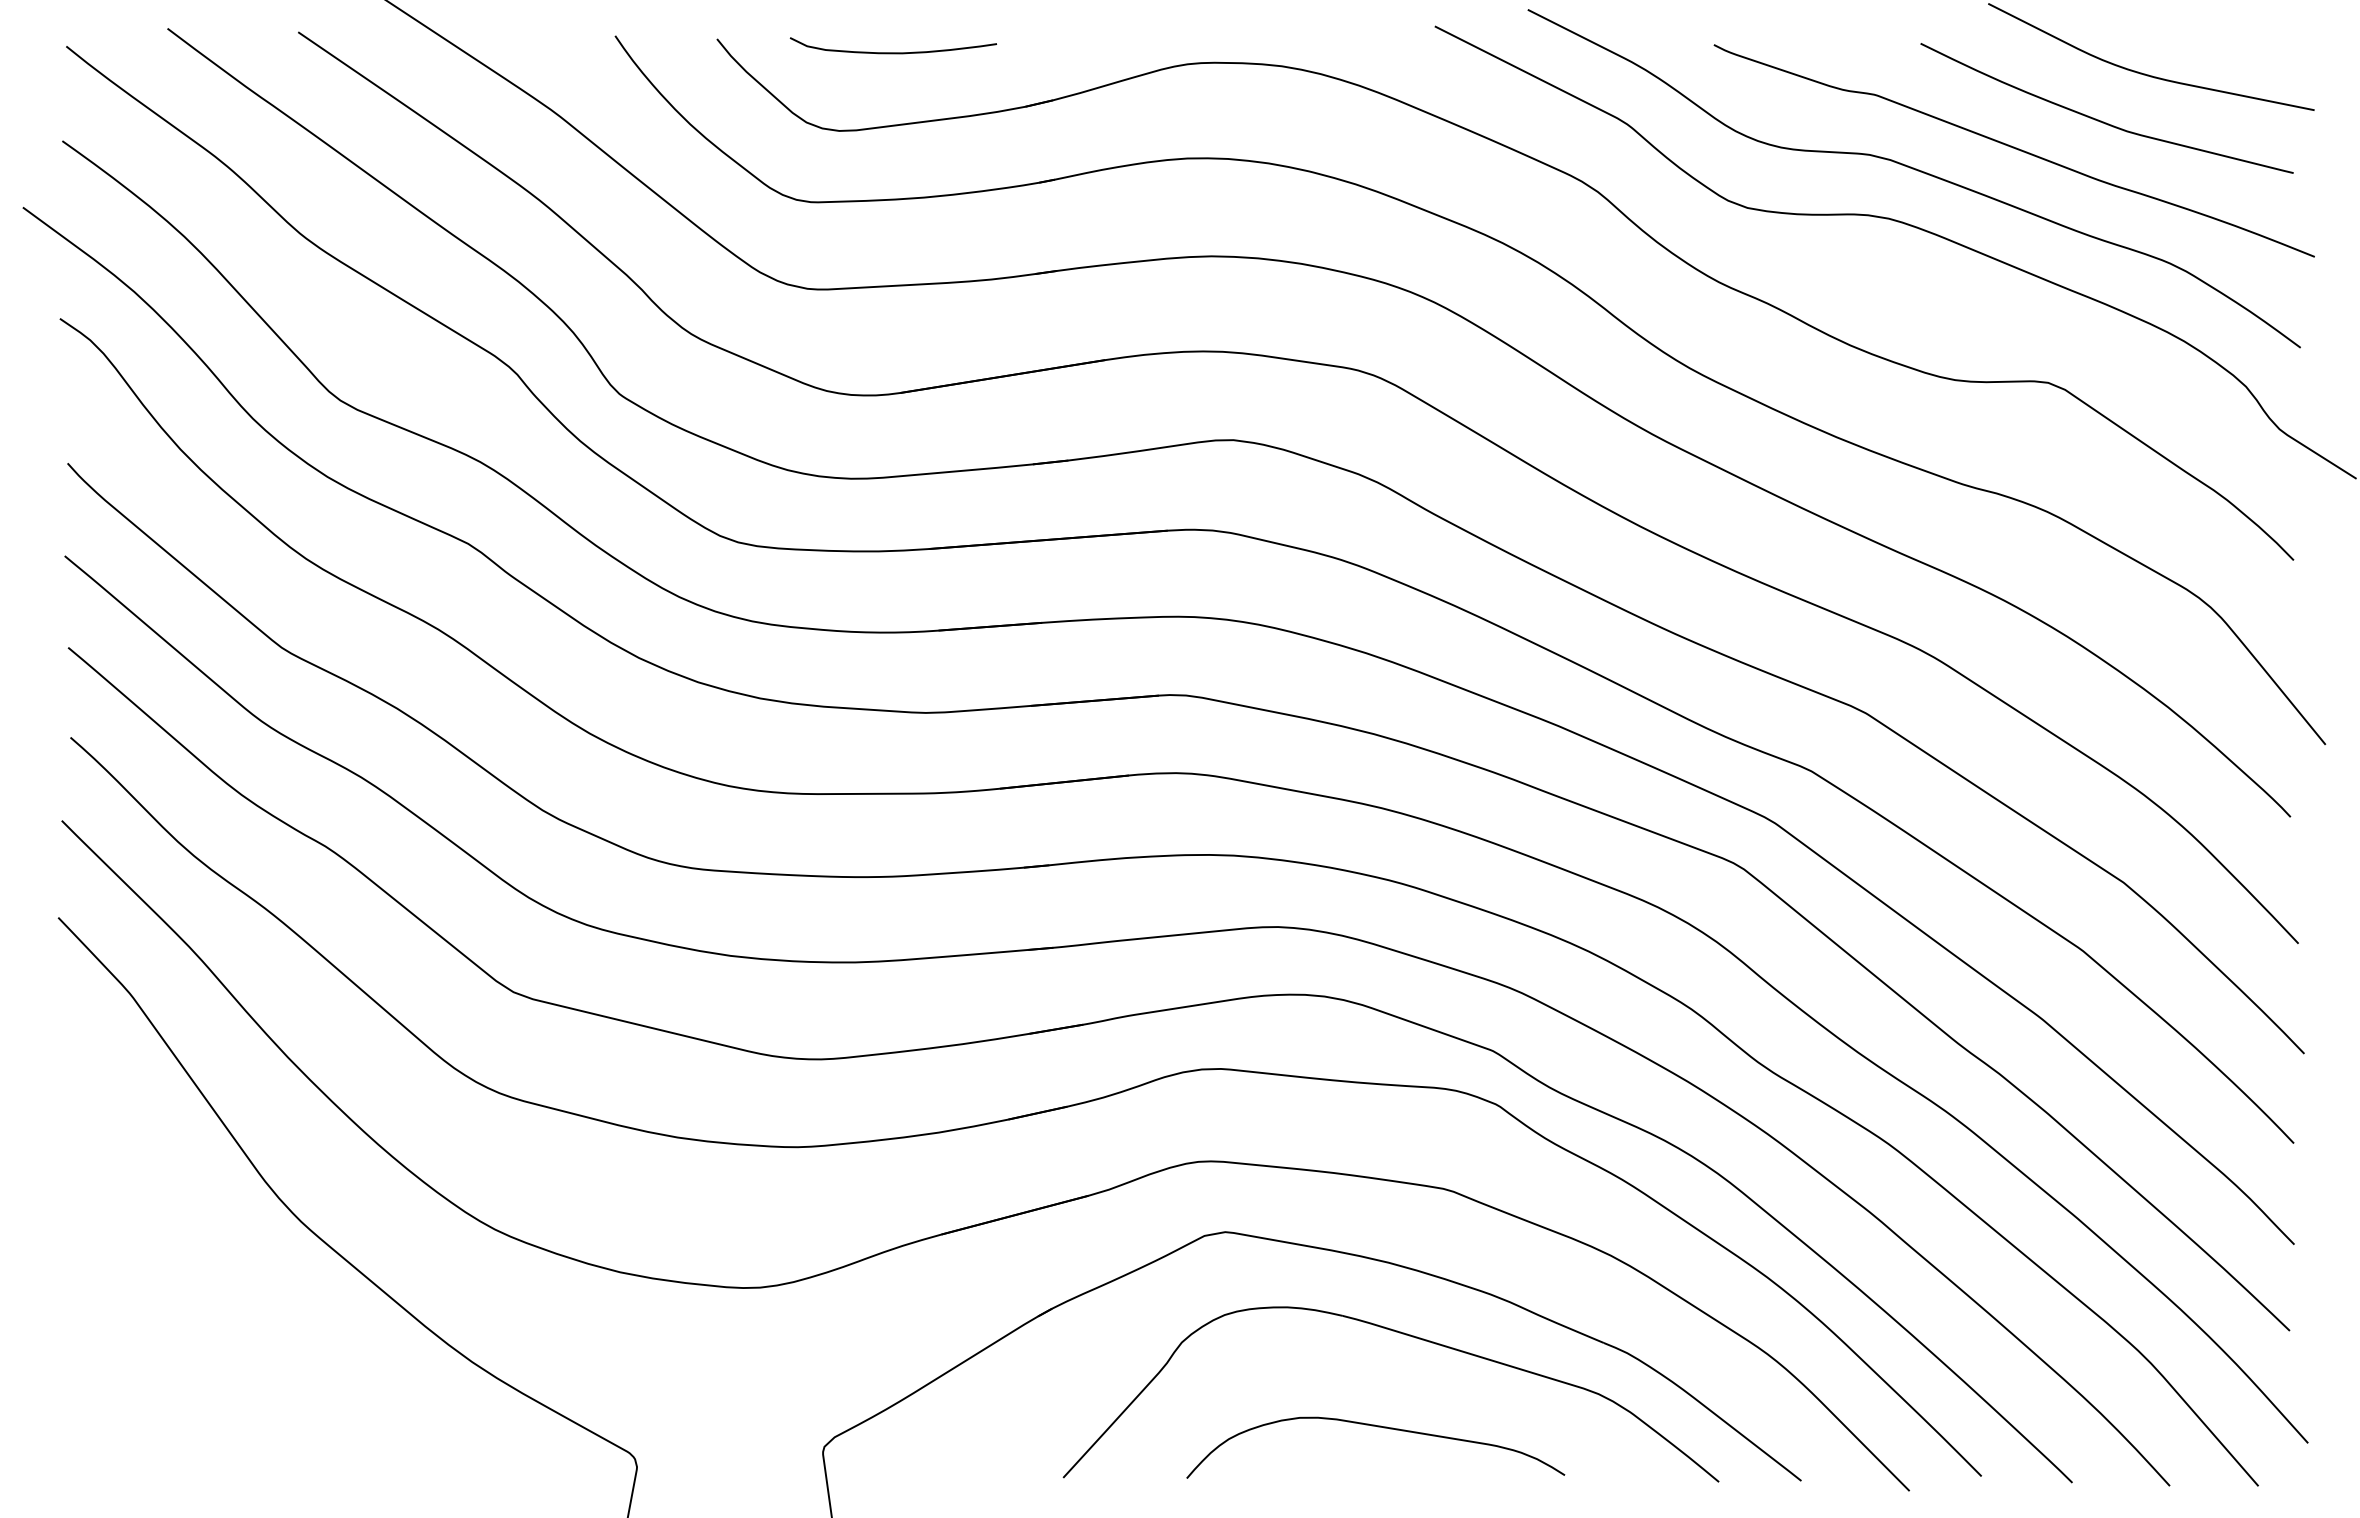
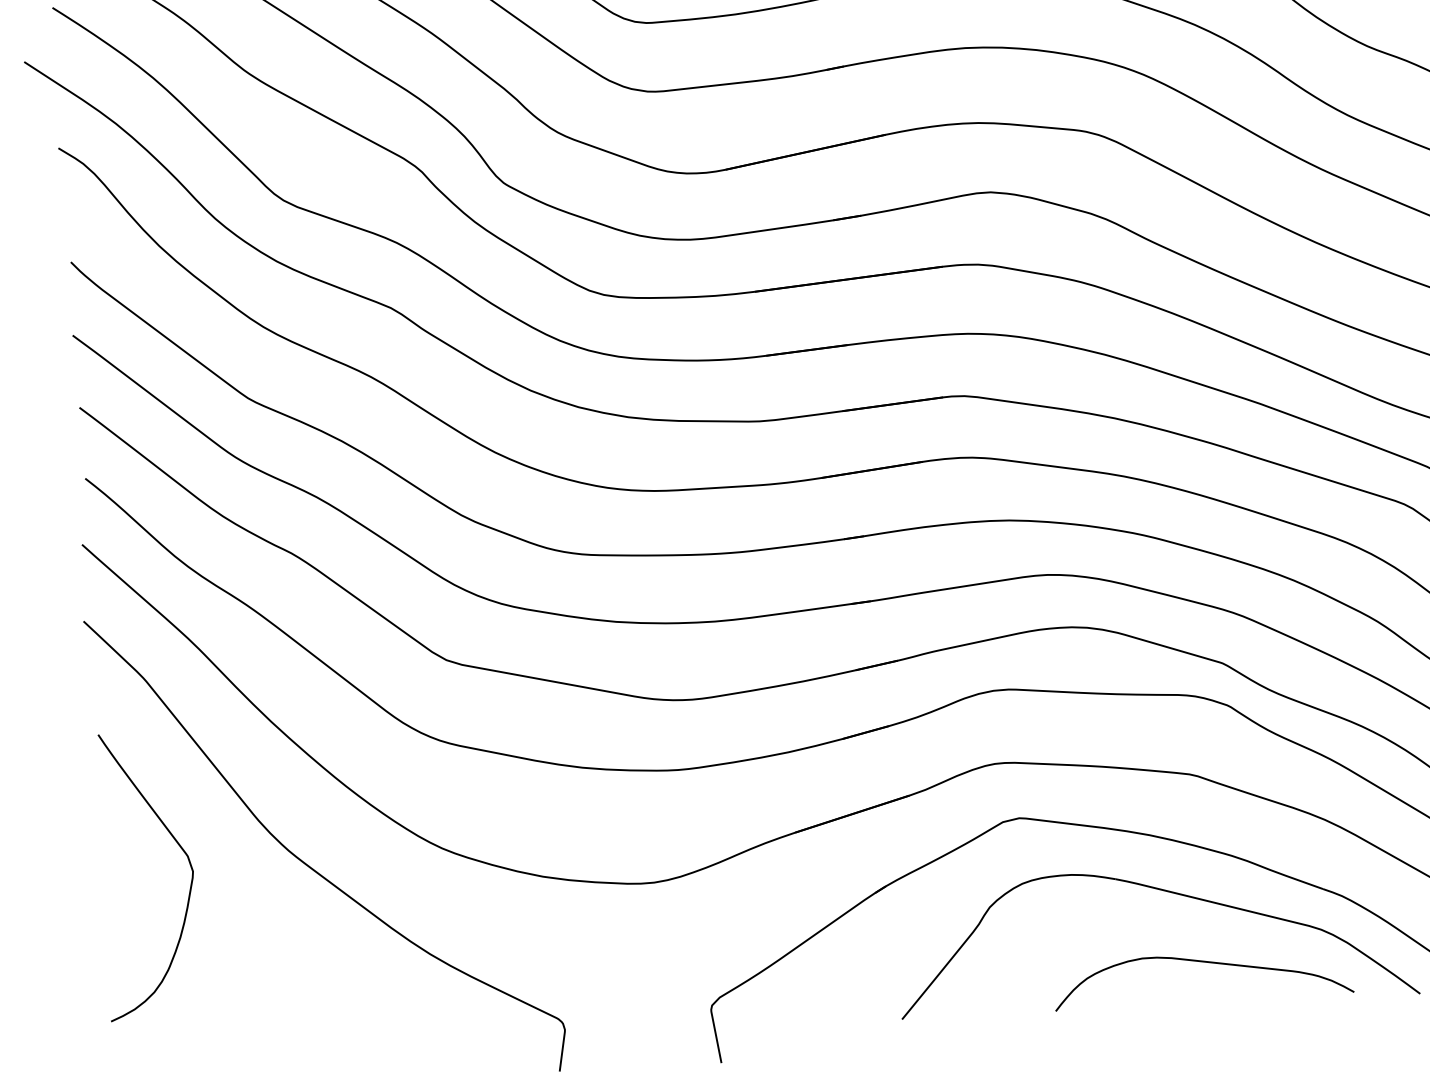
curve: (167, 1214) -> (182, 851), added
curve: (1377, 1427) -> (1204, 962), moved

